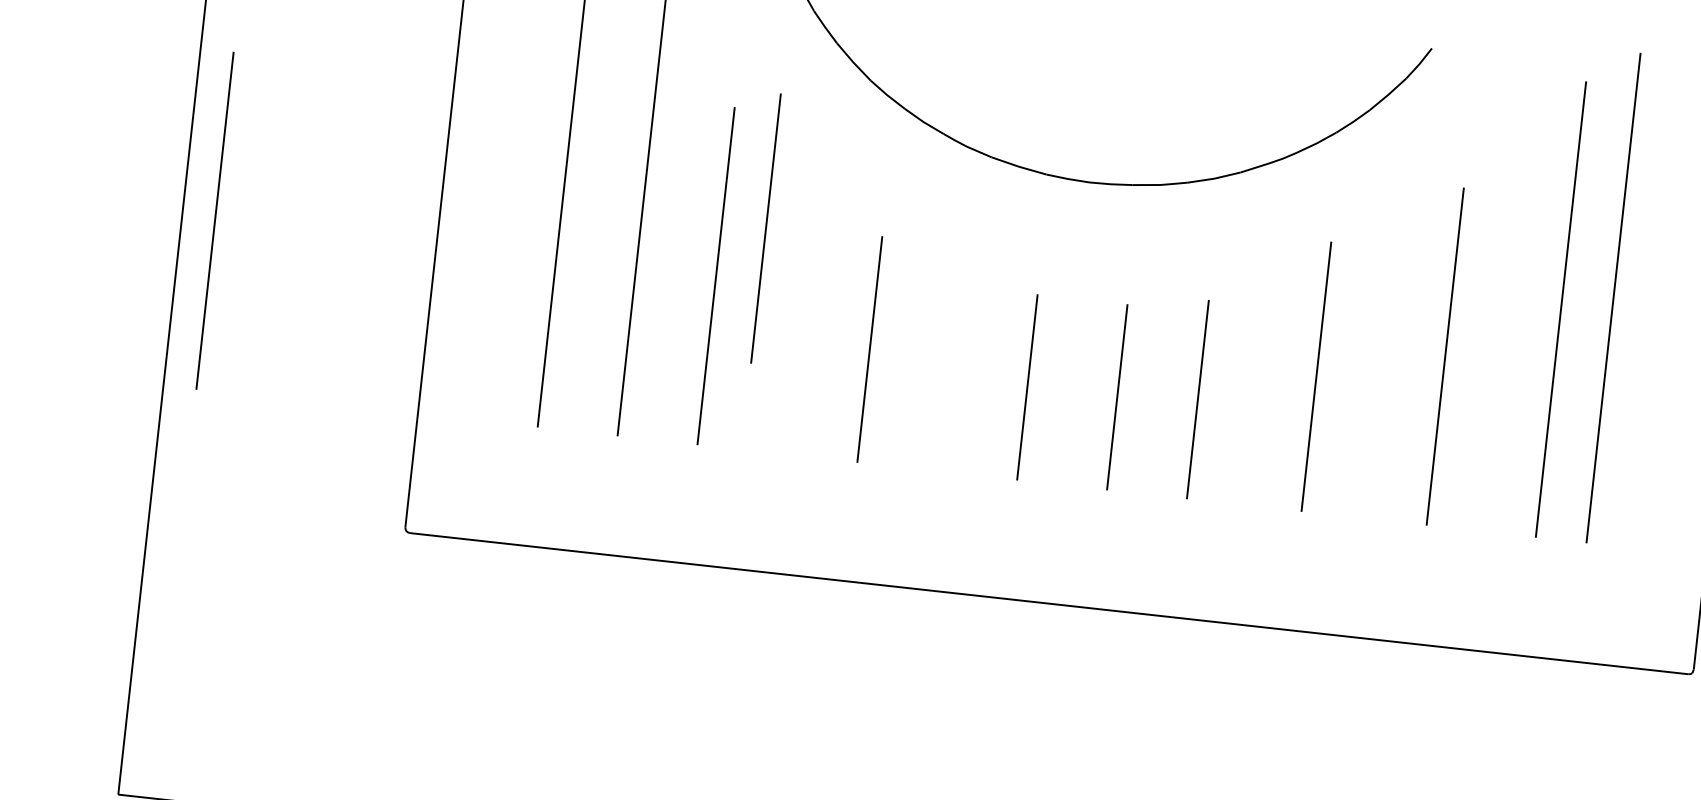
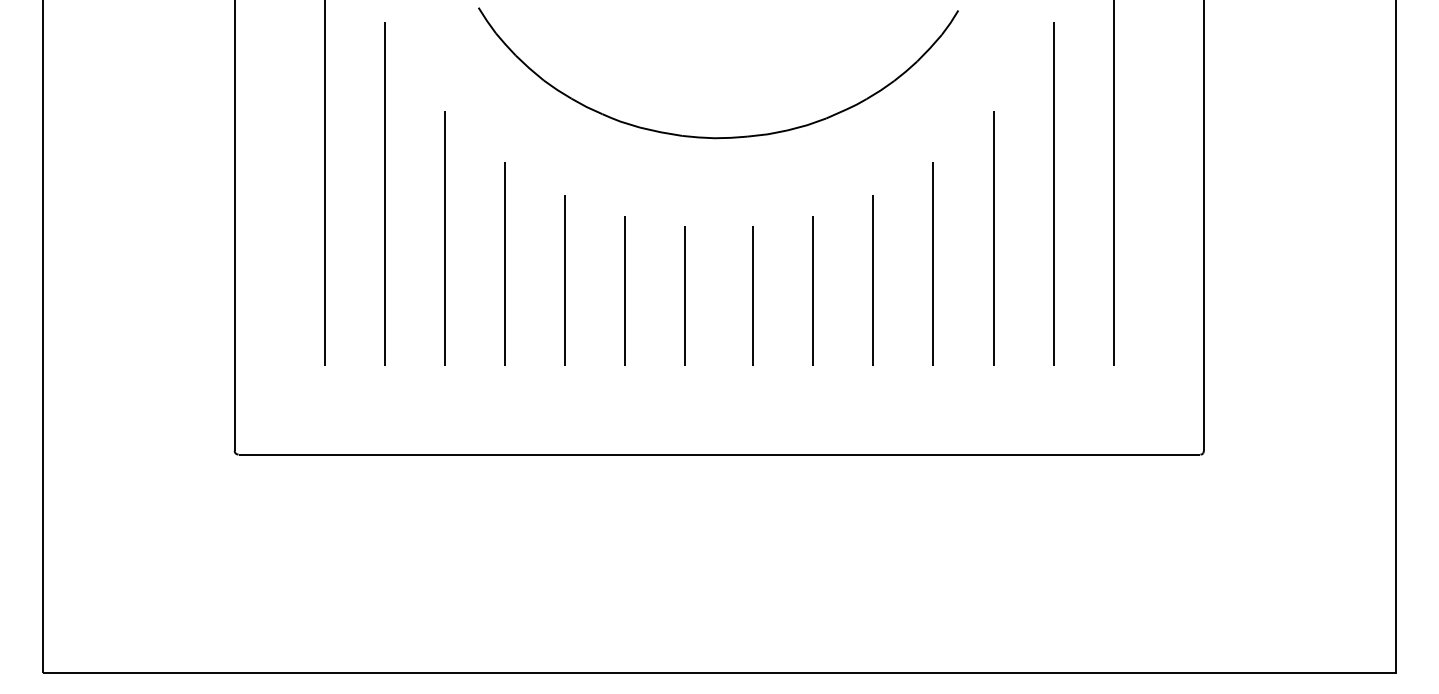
line: (214, 220) -> (67, 238), removed
line: (765, 227) -> (504, 263), moved
line: (1560, 308) -> (1053, 193), moved
line: (947, 371) -> (624, 290), added
line: (1315, 375) -> (932, 263), moved
line: (1278, 394) -> (872, 280), added

